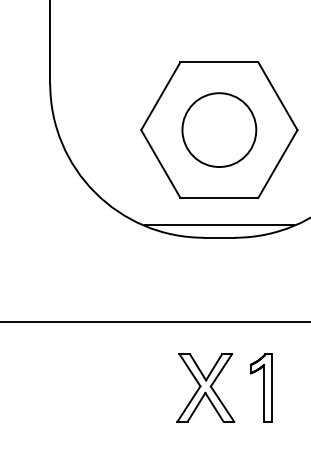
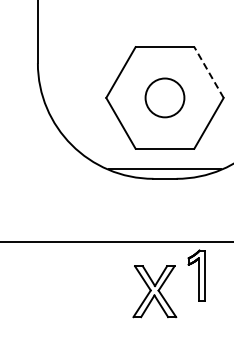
line: (277, 96) -> (208, 72), solid -> dashed
circle: (218, 129) -> (164, 97), size x0.7
part: (261, 387) -> (196, 275), moved

